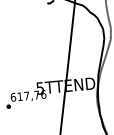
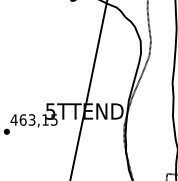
text: (27, 95) -> (33, 119), 617,76 -> 463,15

